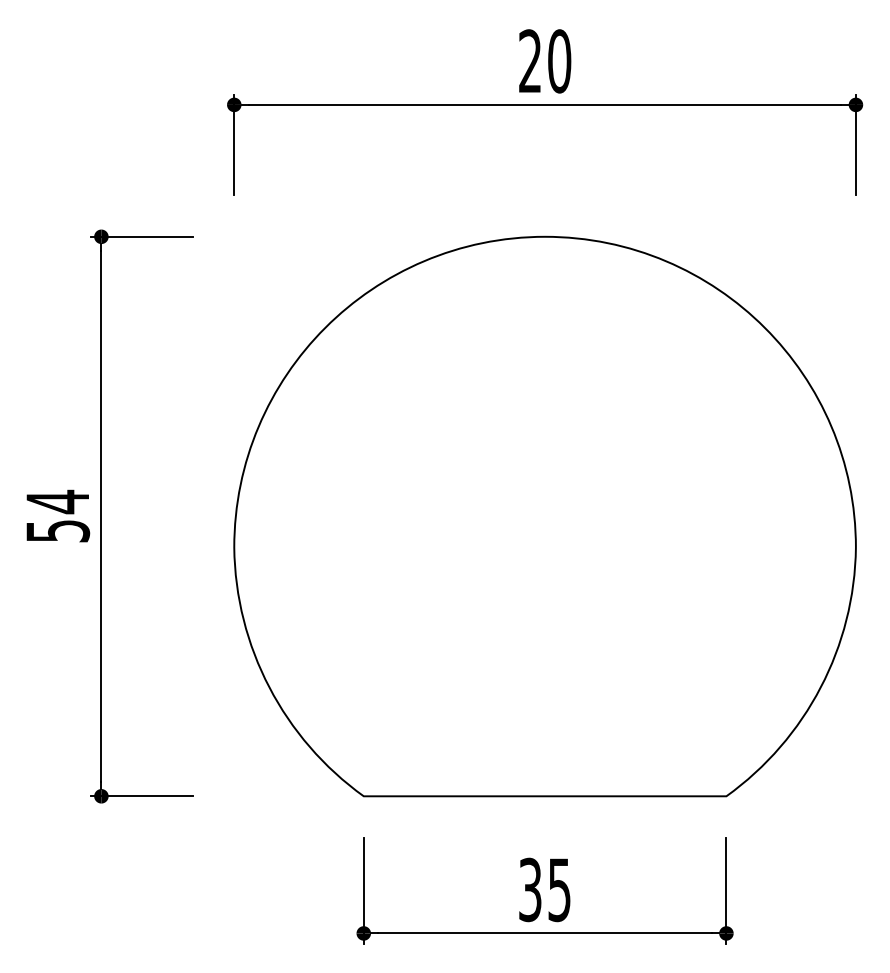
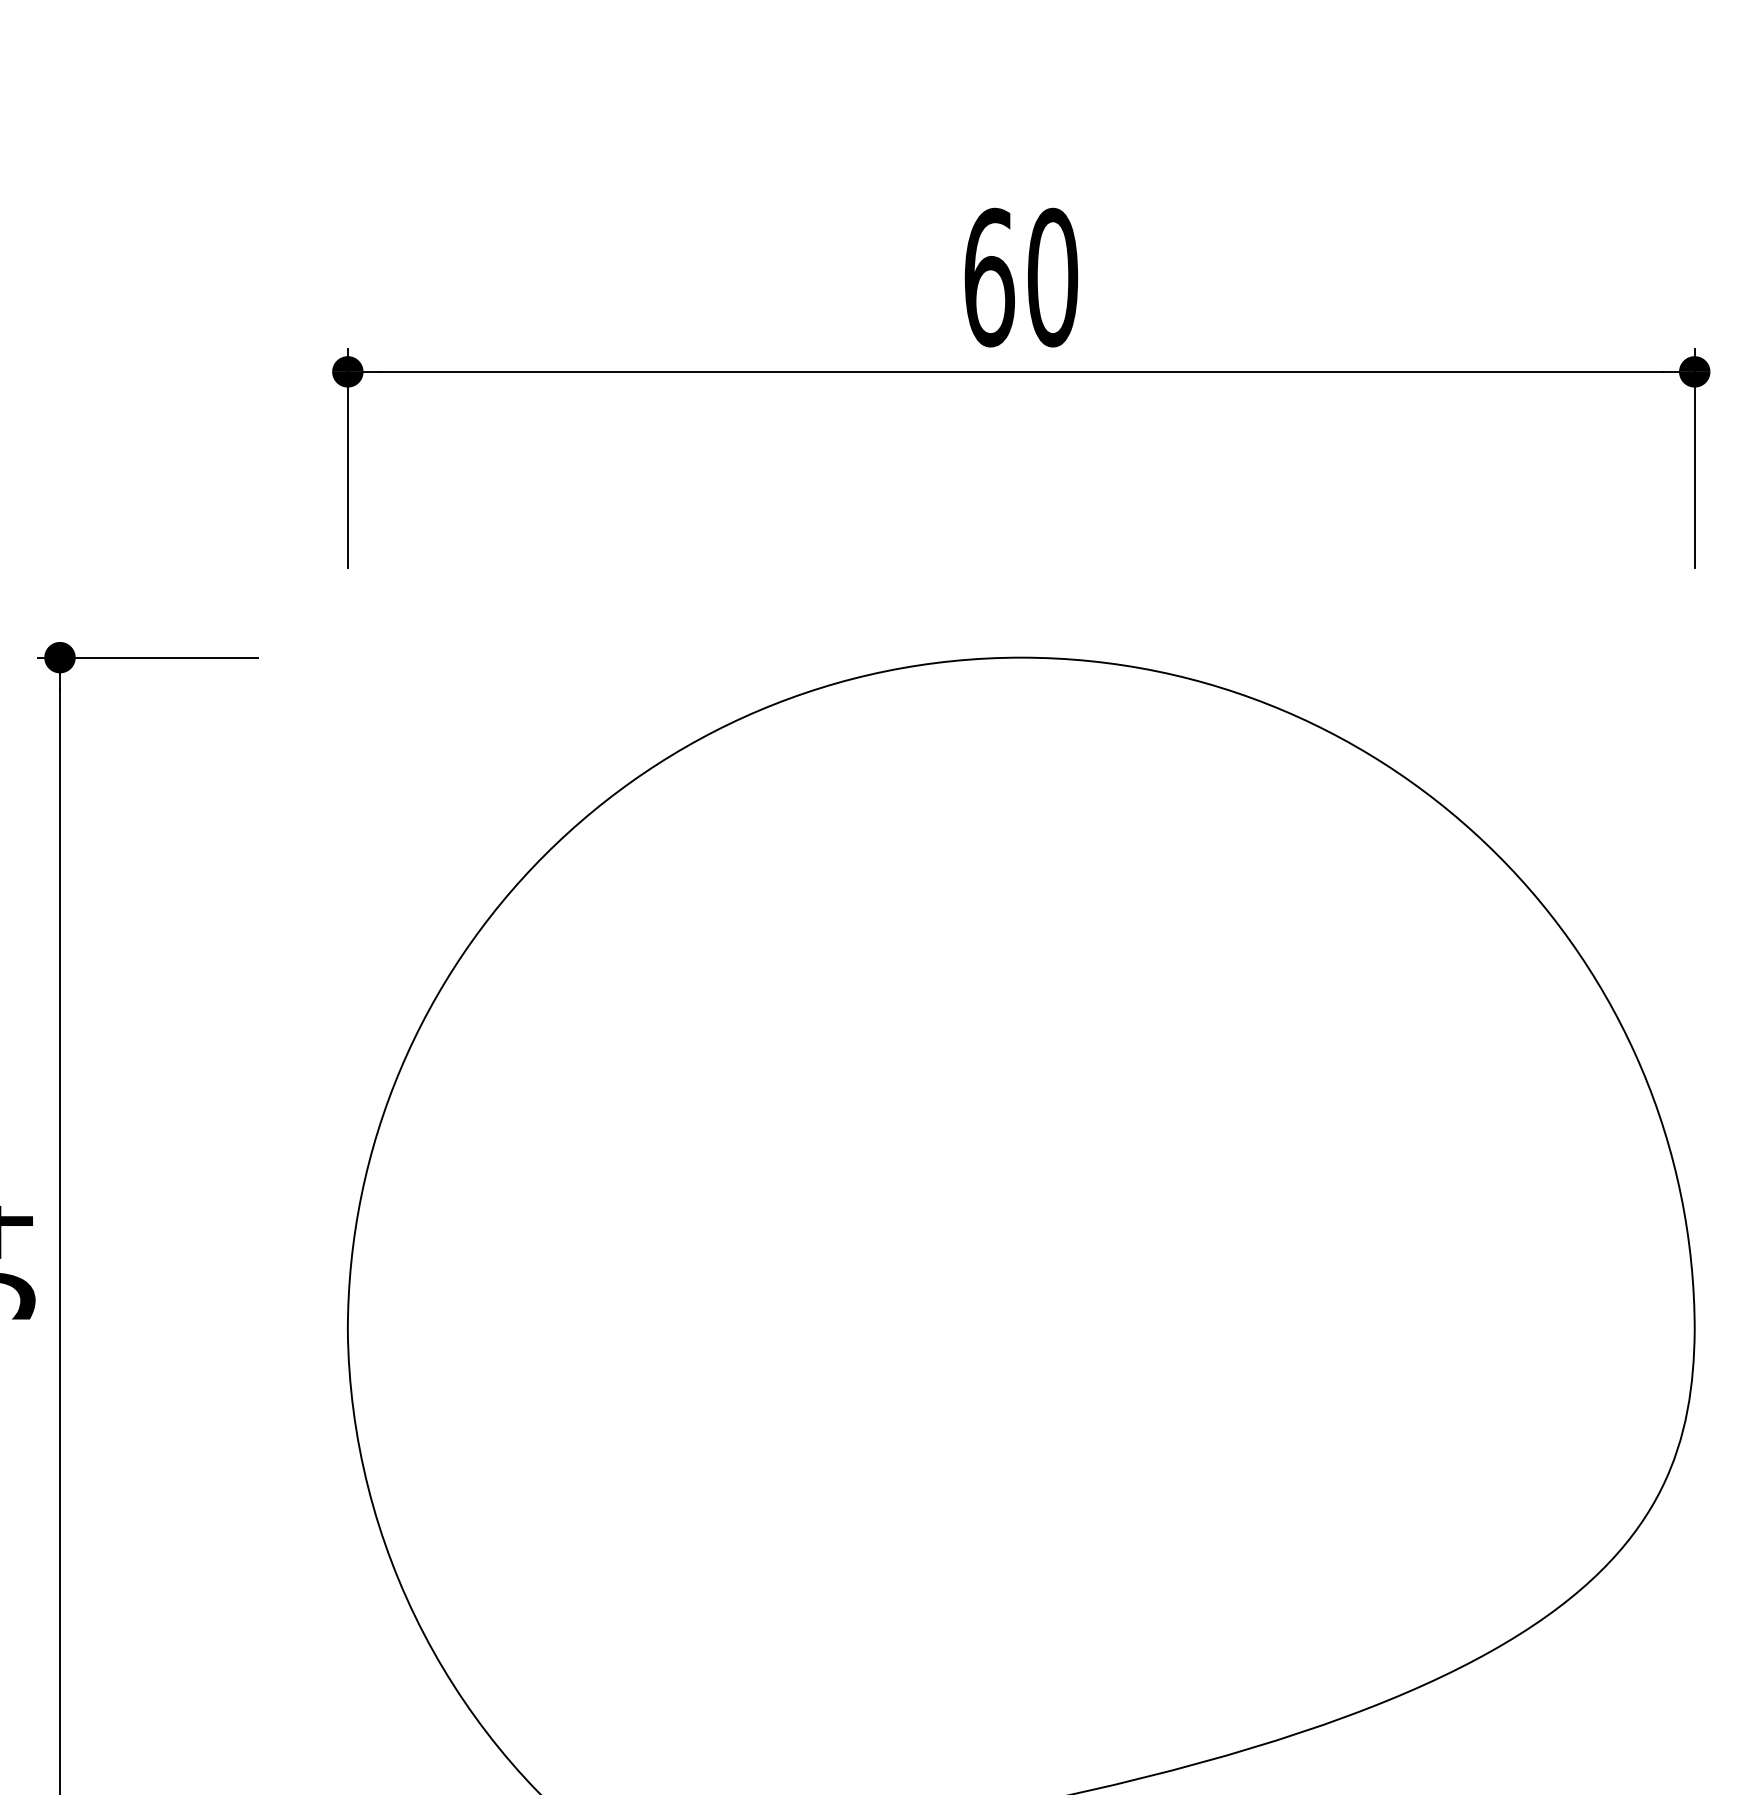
text: (530, 61) -> (989, 277), 20 -> 60

